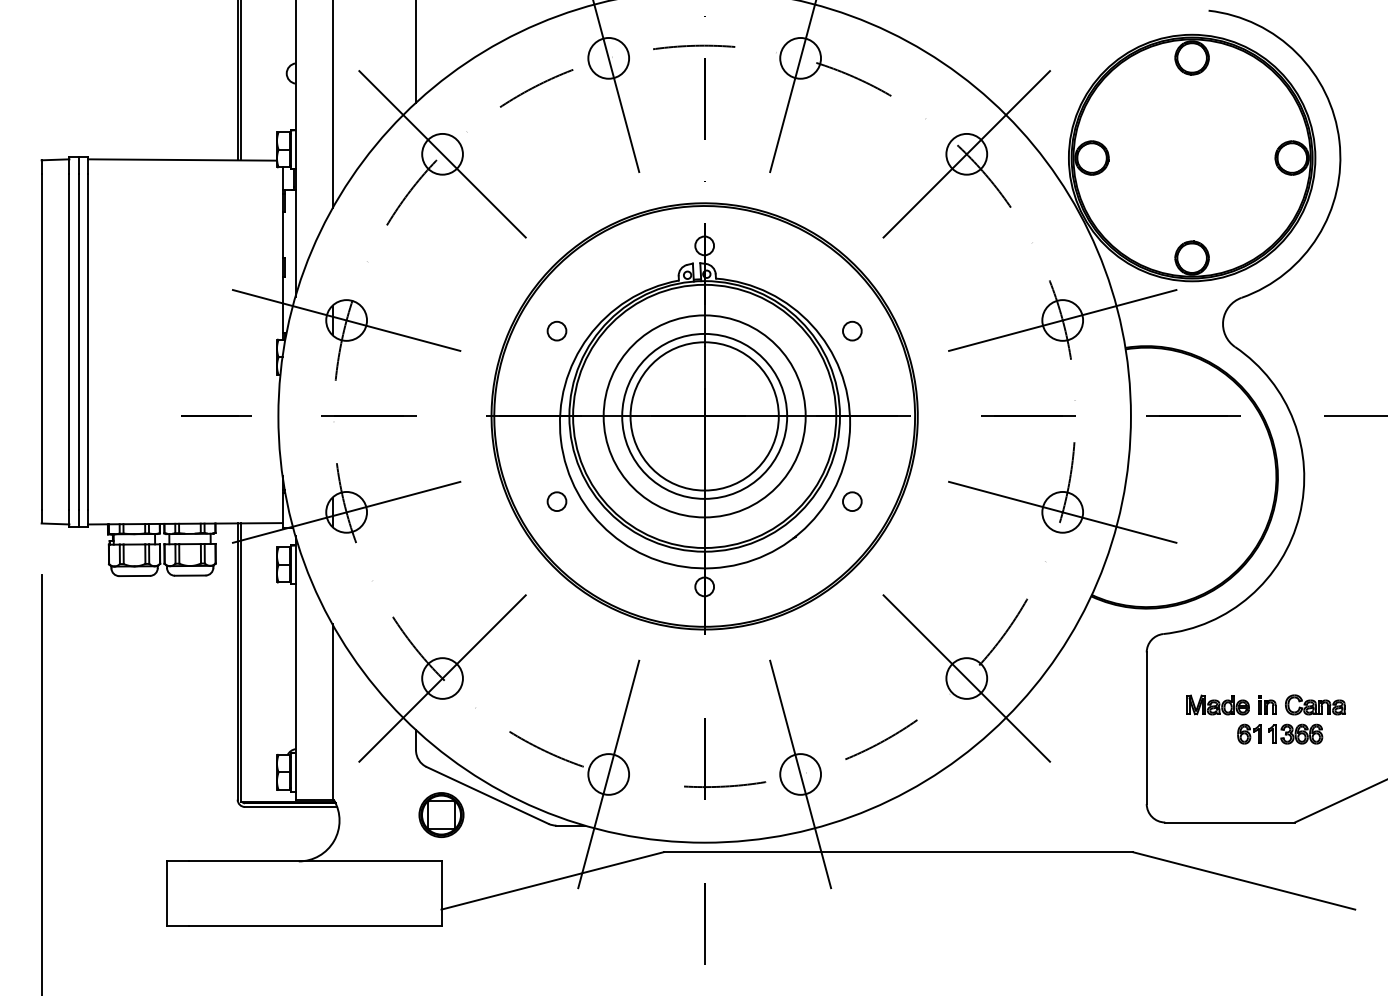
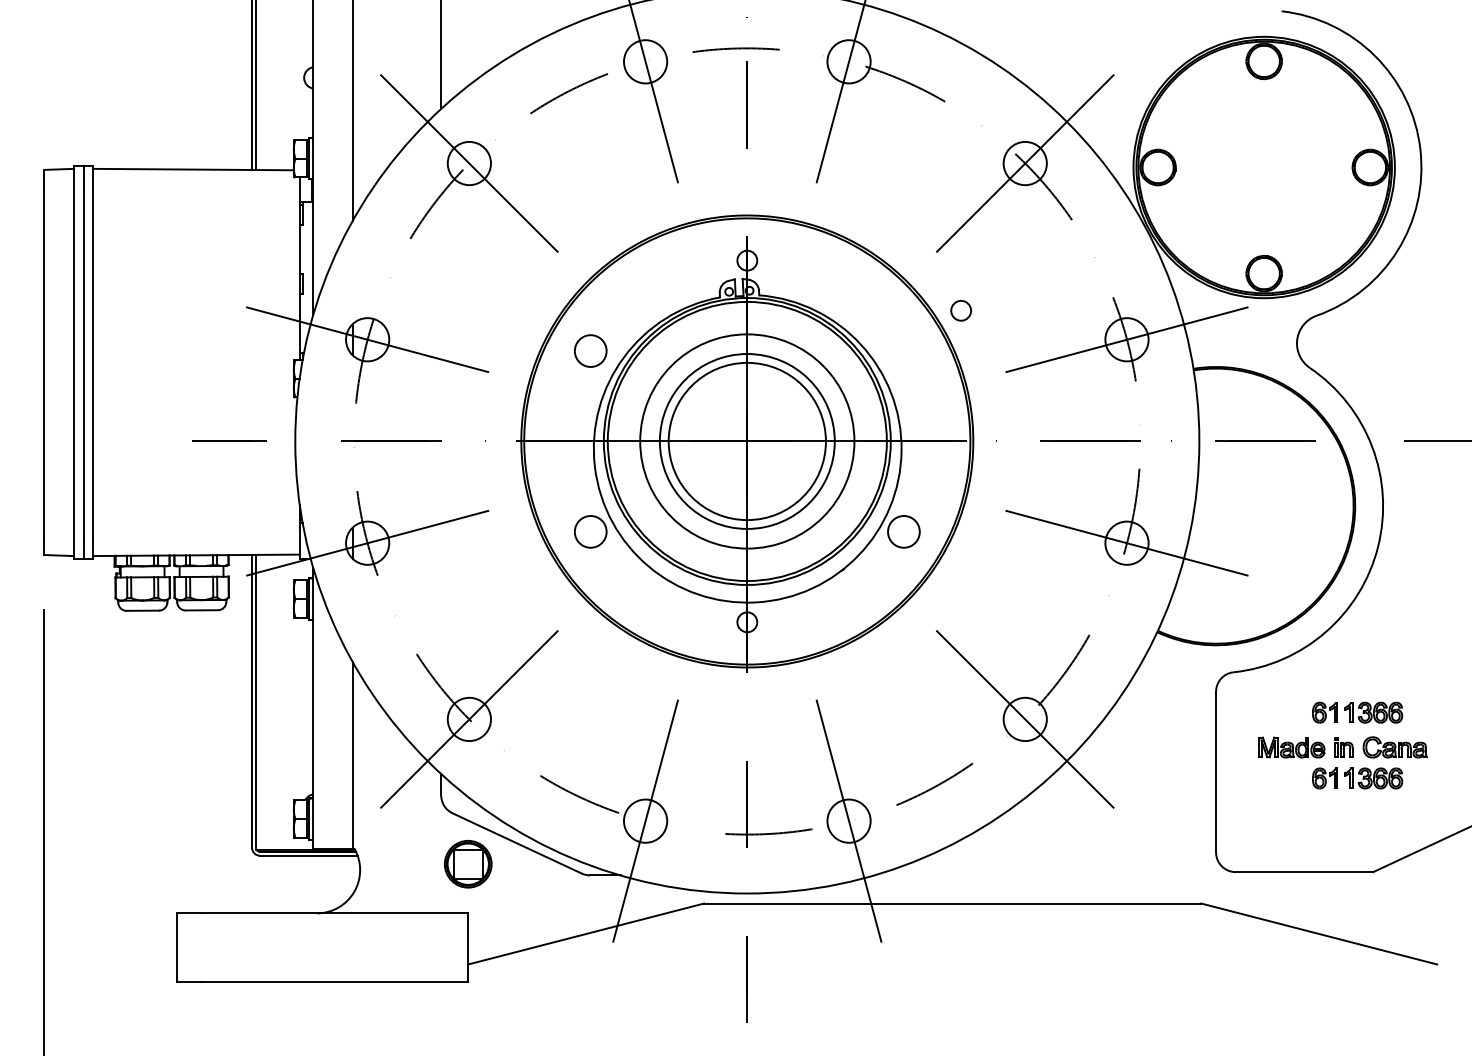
circle: (556, 330) -> (590, 350), size x1.6
circle: (852, 330) -> (961, 310), moved
circle: (556, 501) -> (590, 531), size x1.6
circle: (851, 501) -> (903, 531), size x1.6
part: (1280, 671) -> (1357, 711), added

